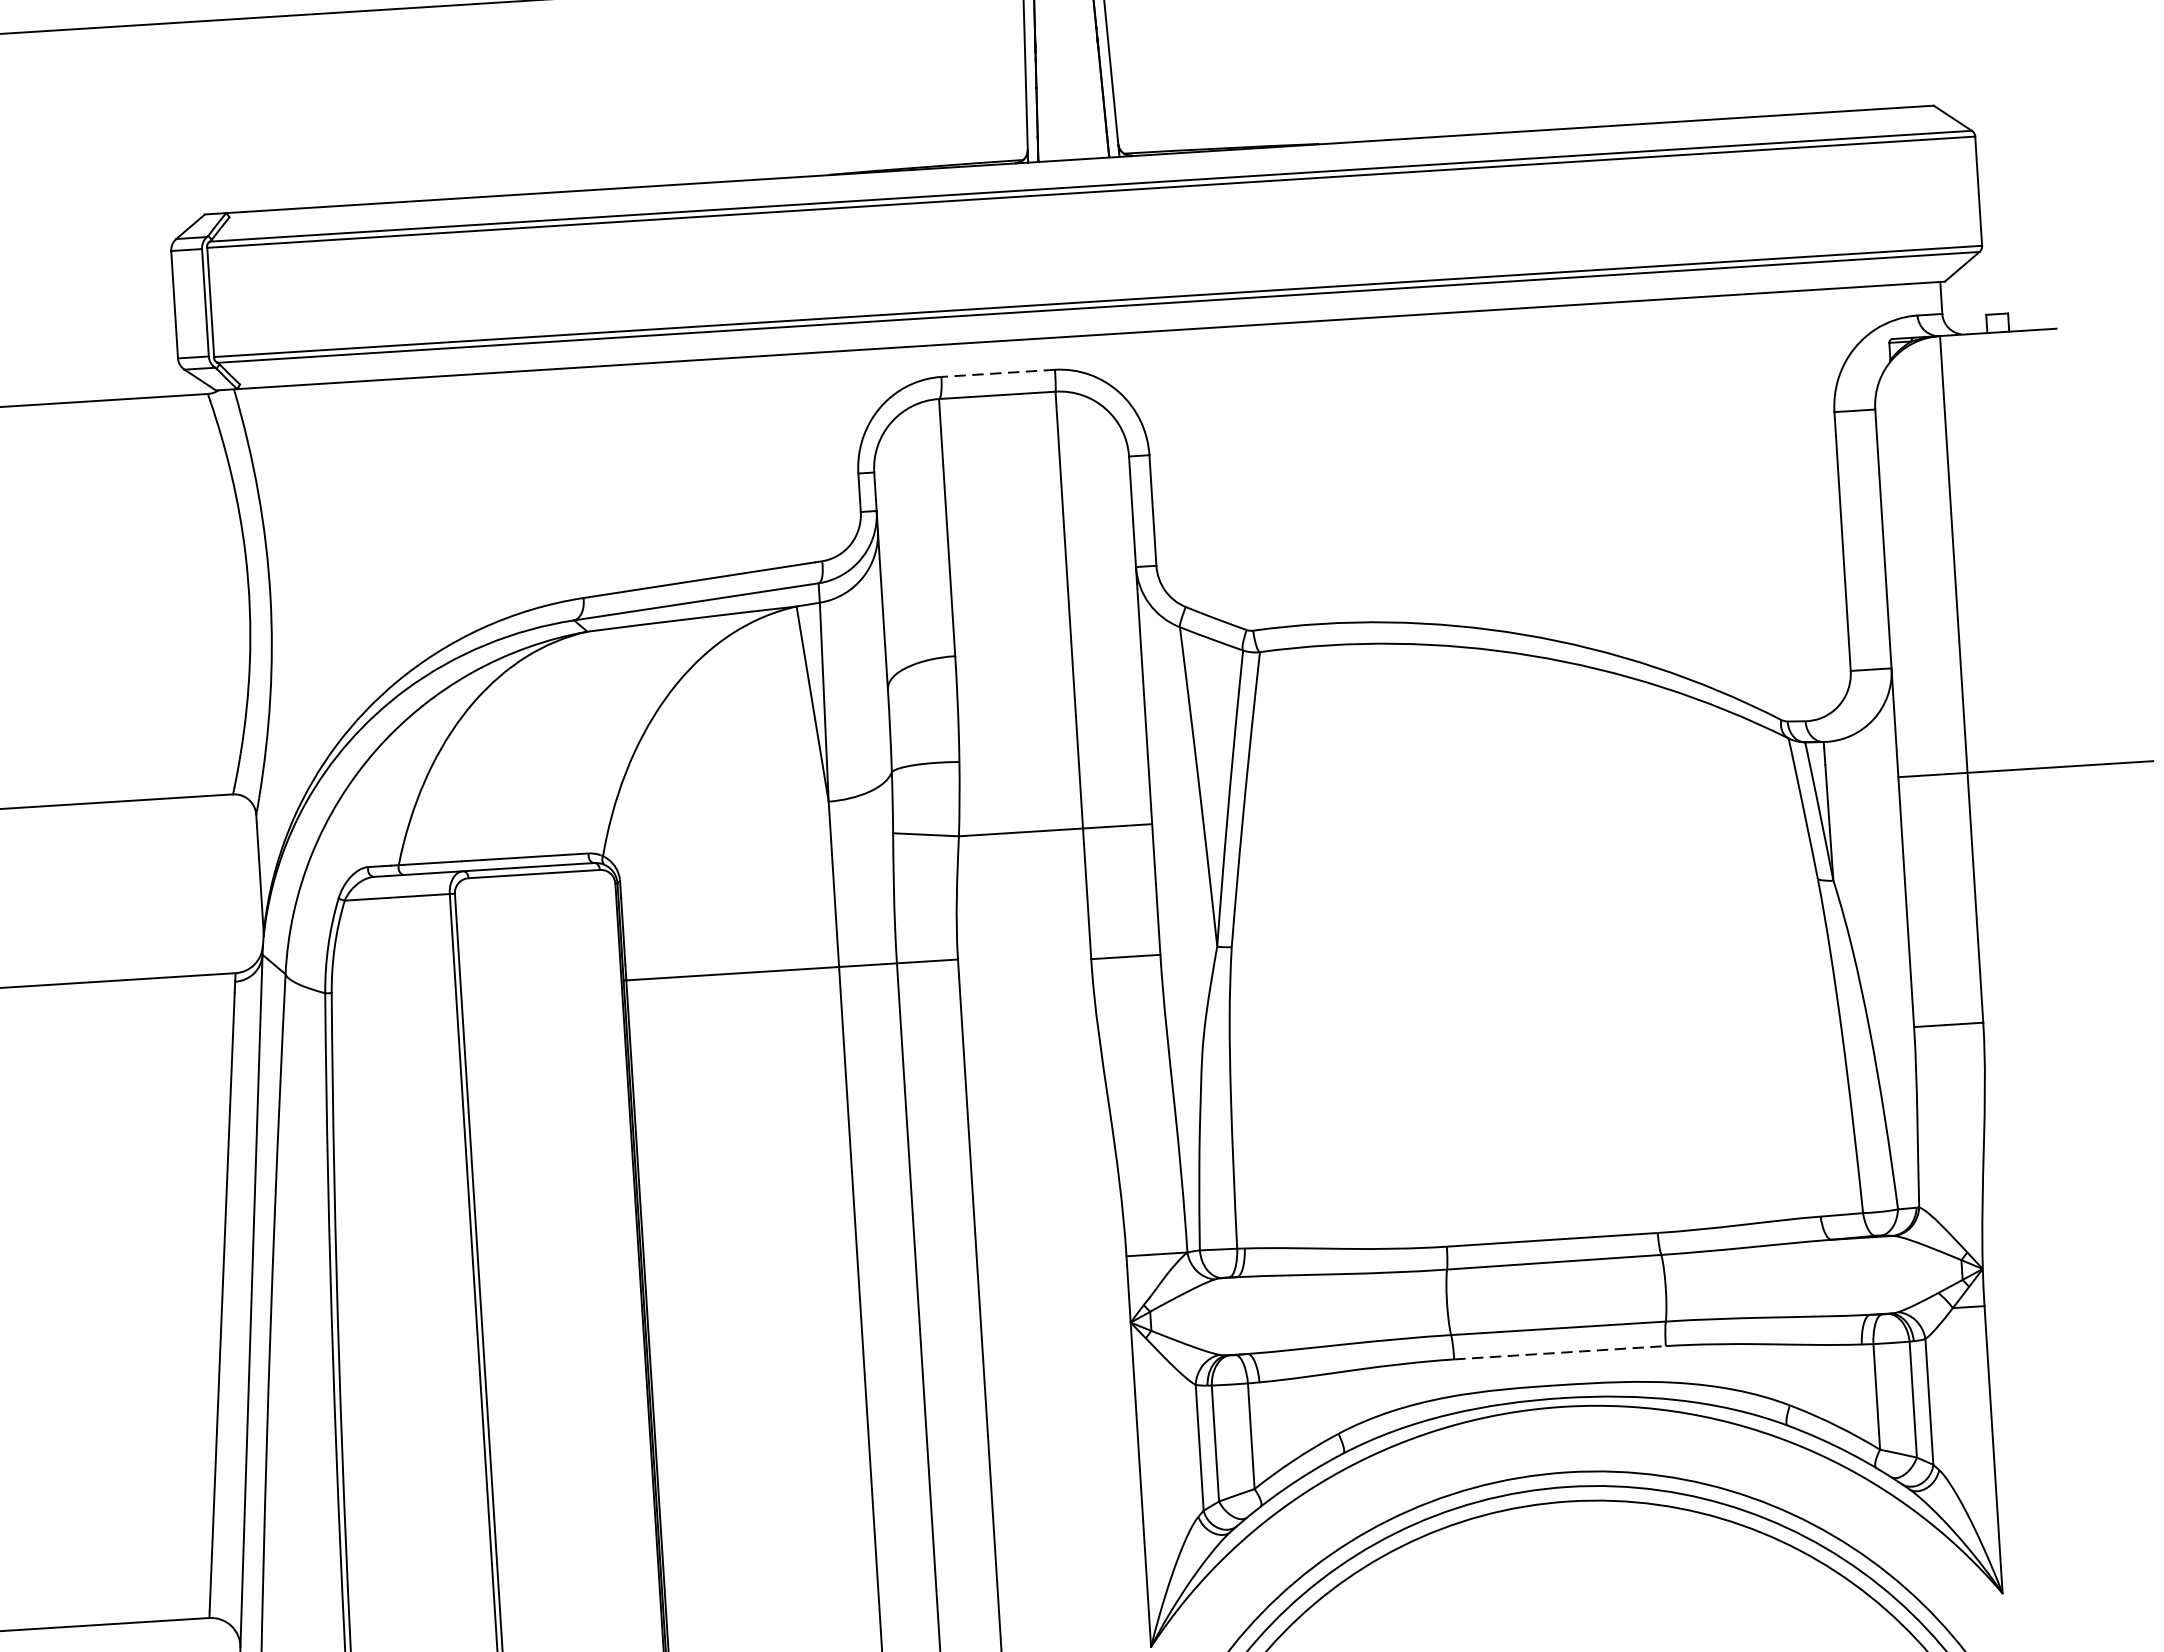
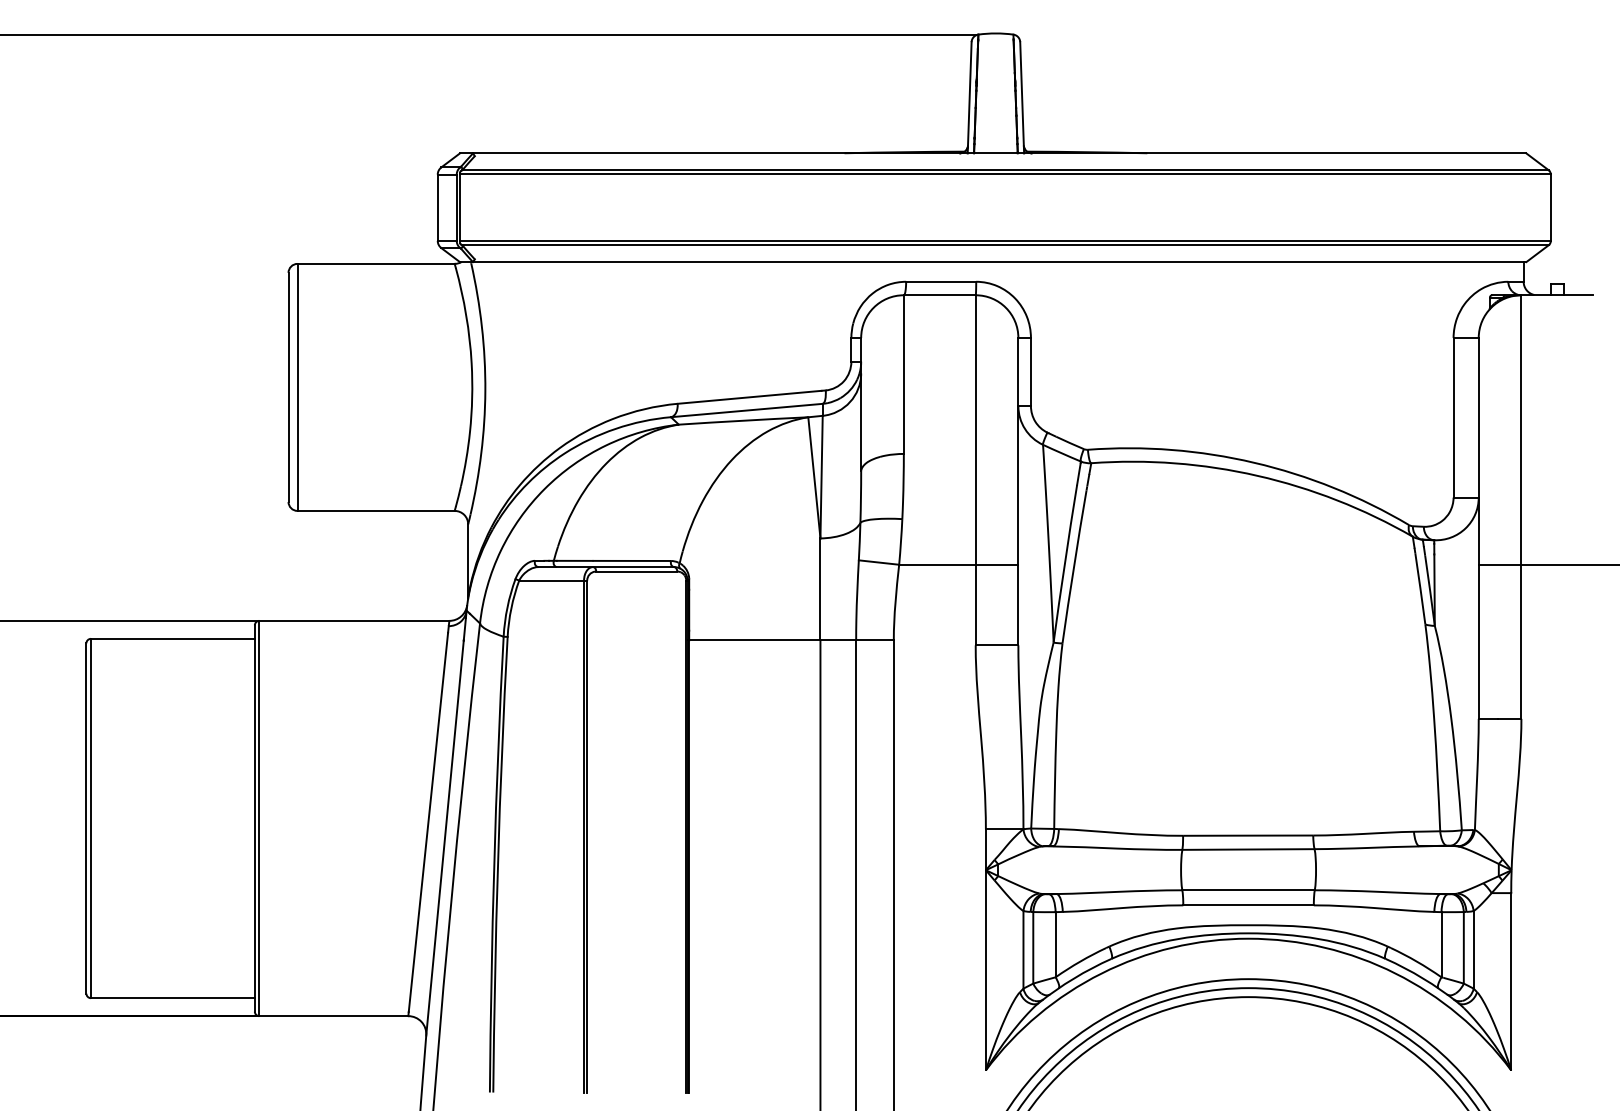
line: (997, 372) -> (940, 281), dashed -> solid
line: (1561, 1352) -> (1249, 905), dashed -> solid

